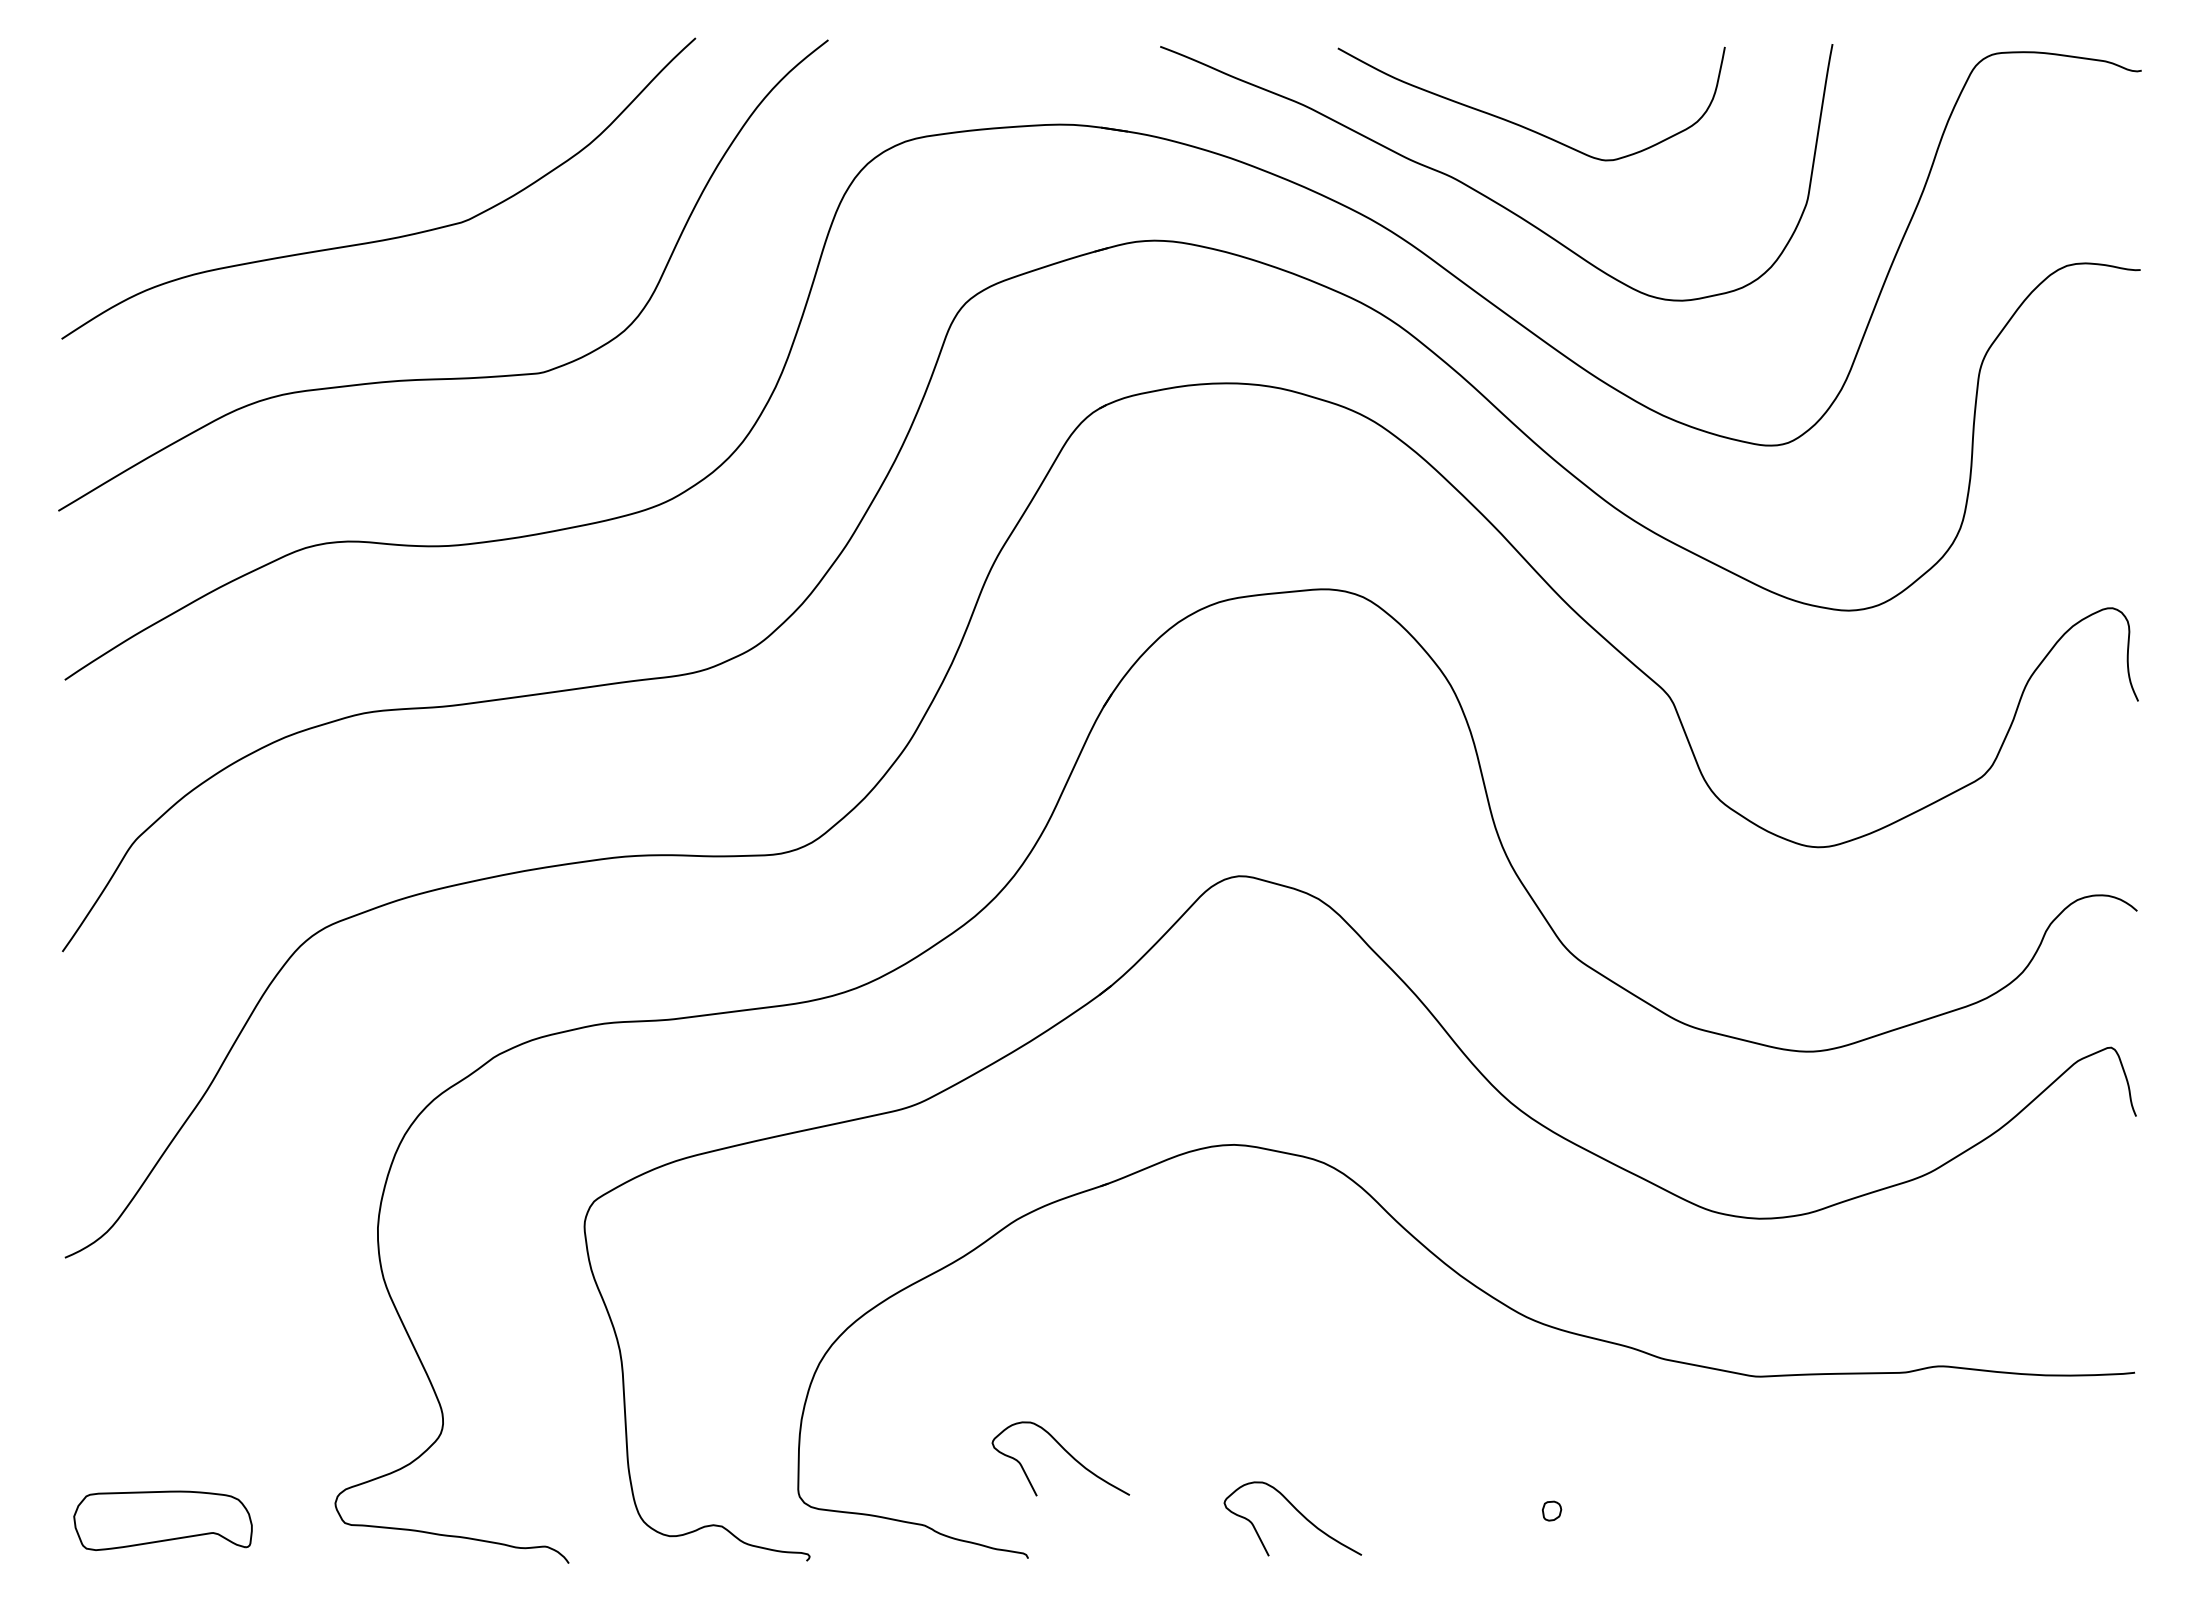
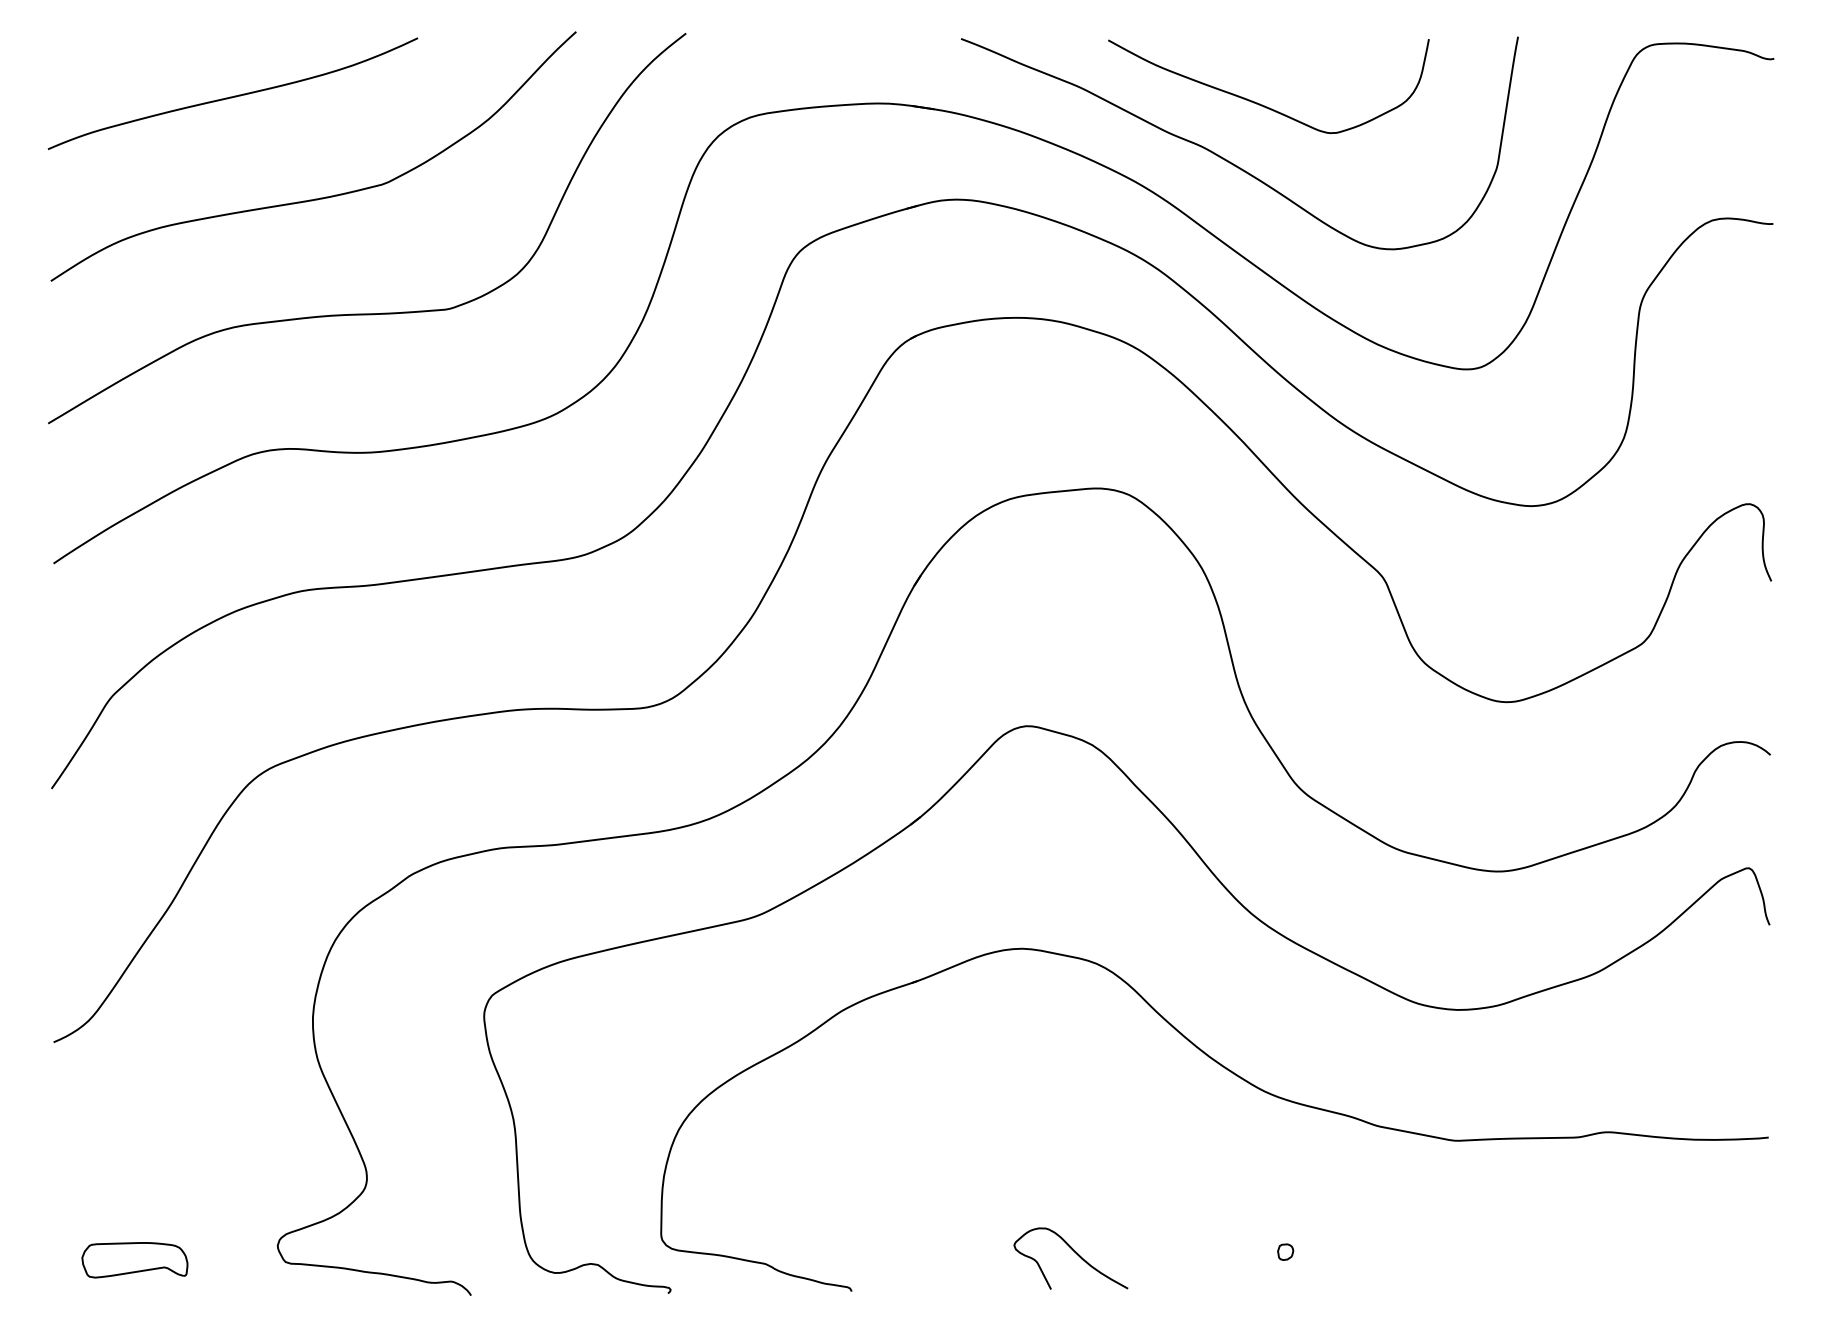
curve: (282, 115) -> (233, 95), added
curve: (1066, 1452) -> (883, 1203), removed
part: (162, 1520) -> (134, 1259), size x0.71

